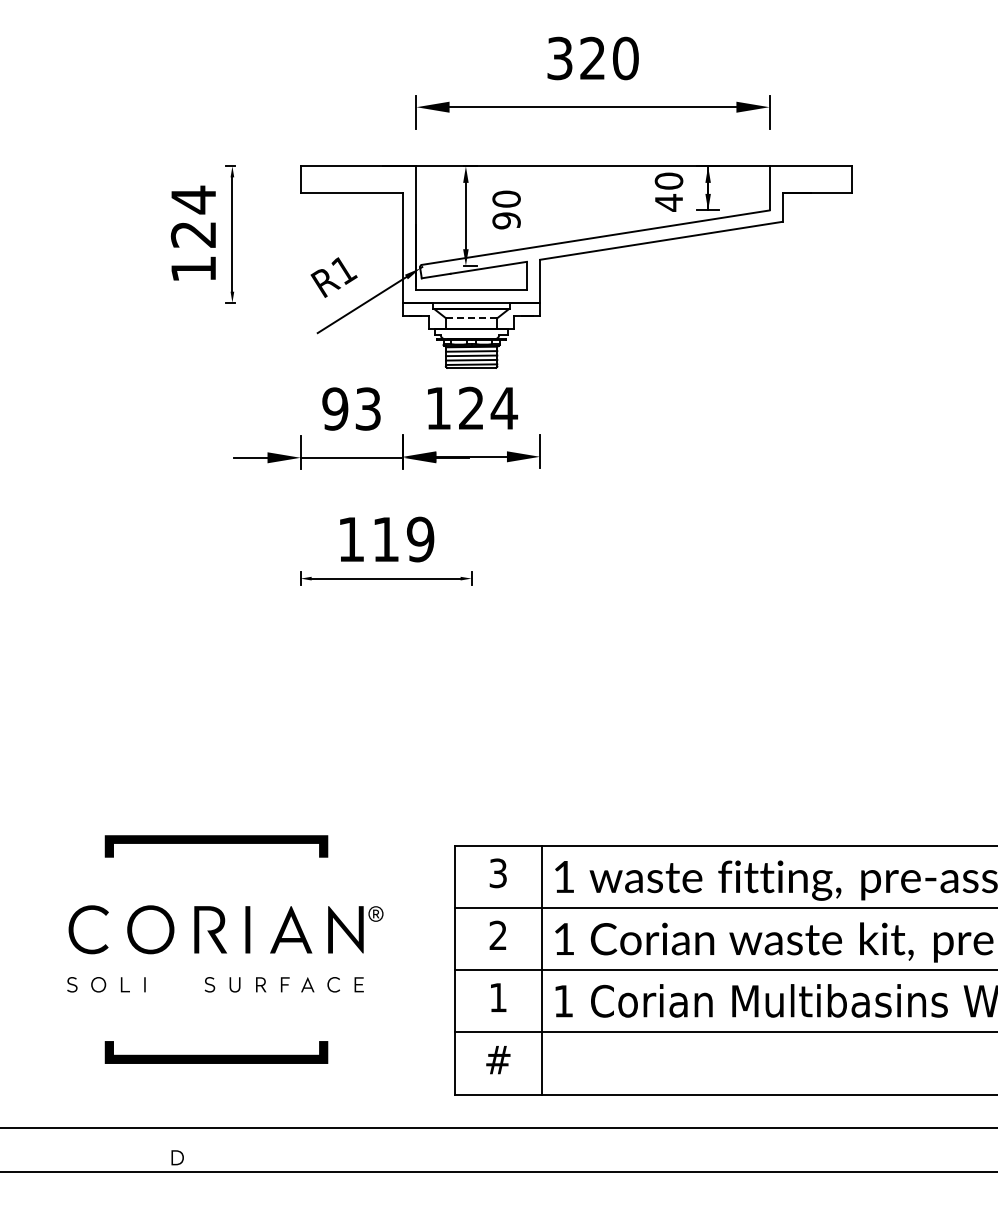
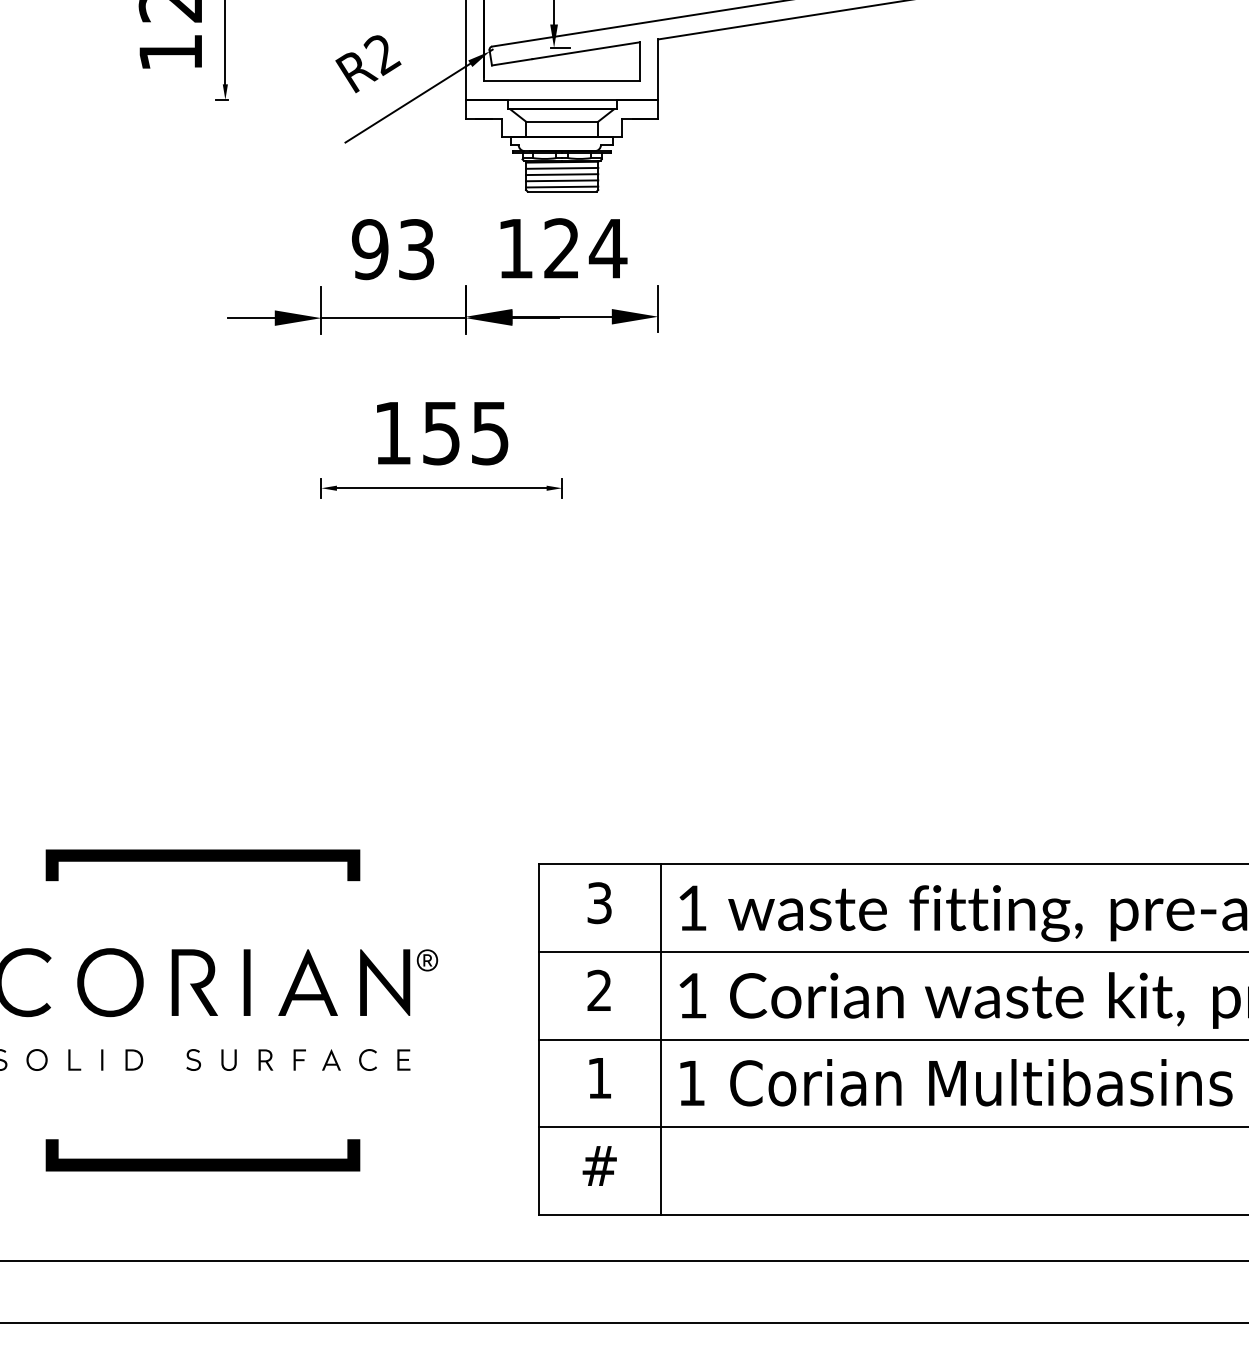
text: (343, 270) -> (381, 54), R1 -> R2
line: (471, 318) -> (561, 122), dashed -> solid
text: (403, 539) -> (466, 433), 119 -> 155
part: (177, 1157) -> (133, 1059), moved

